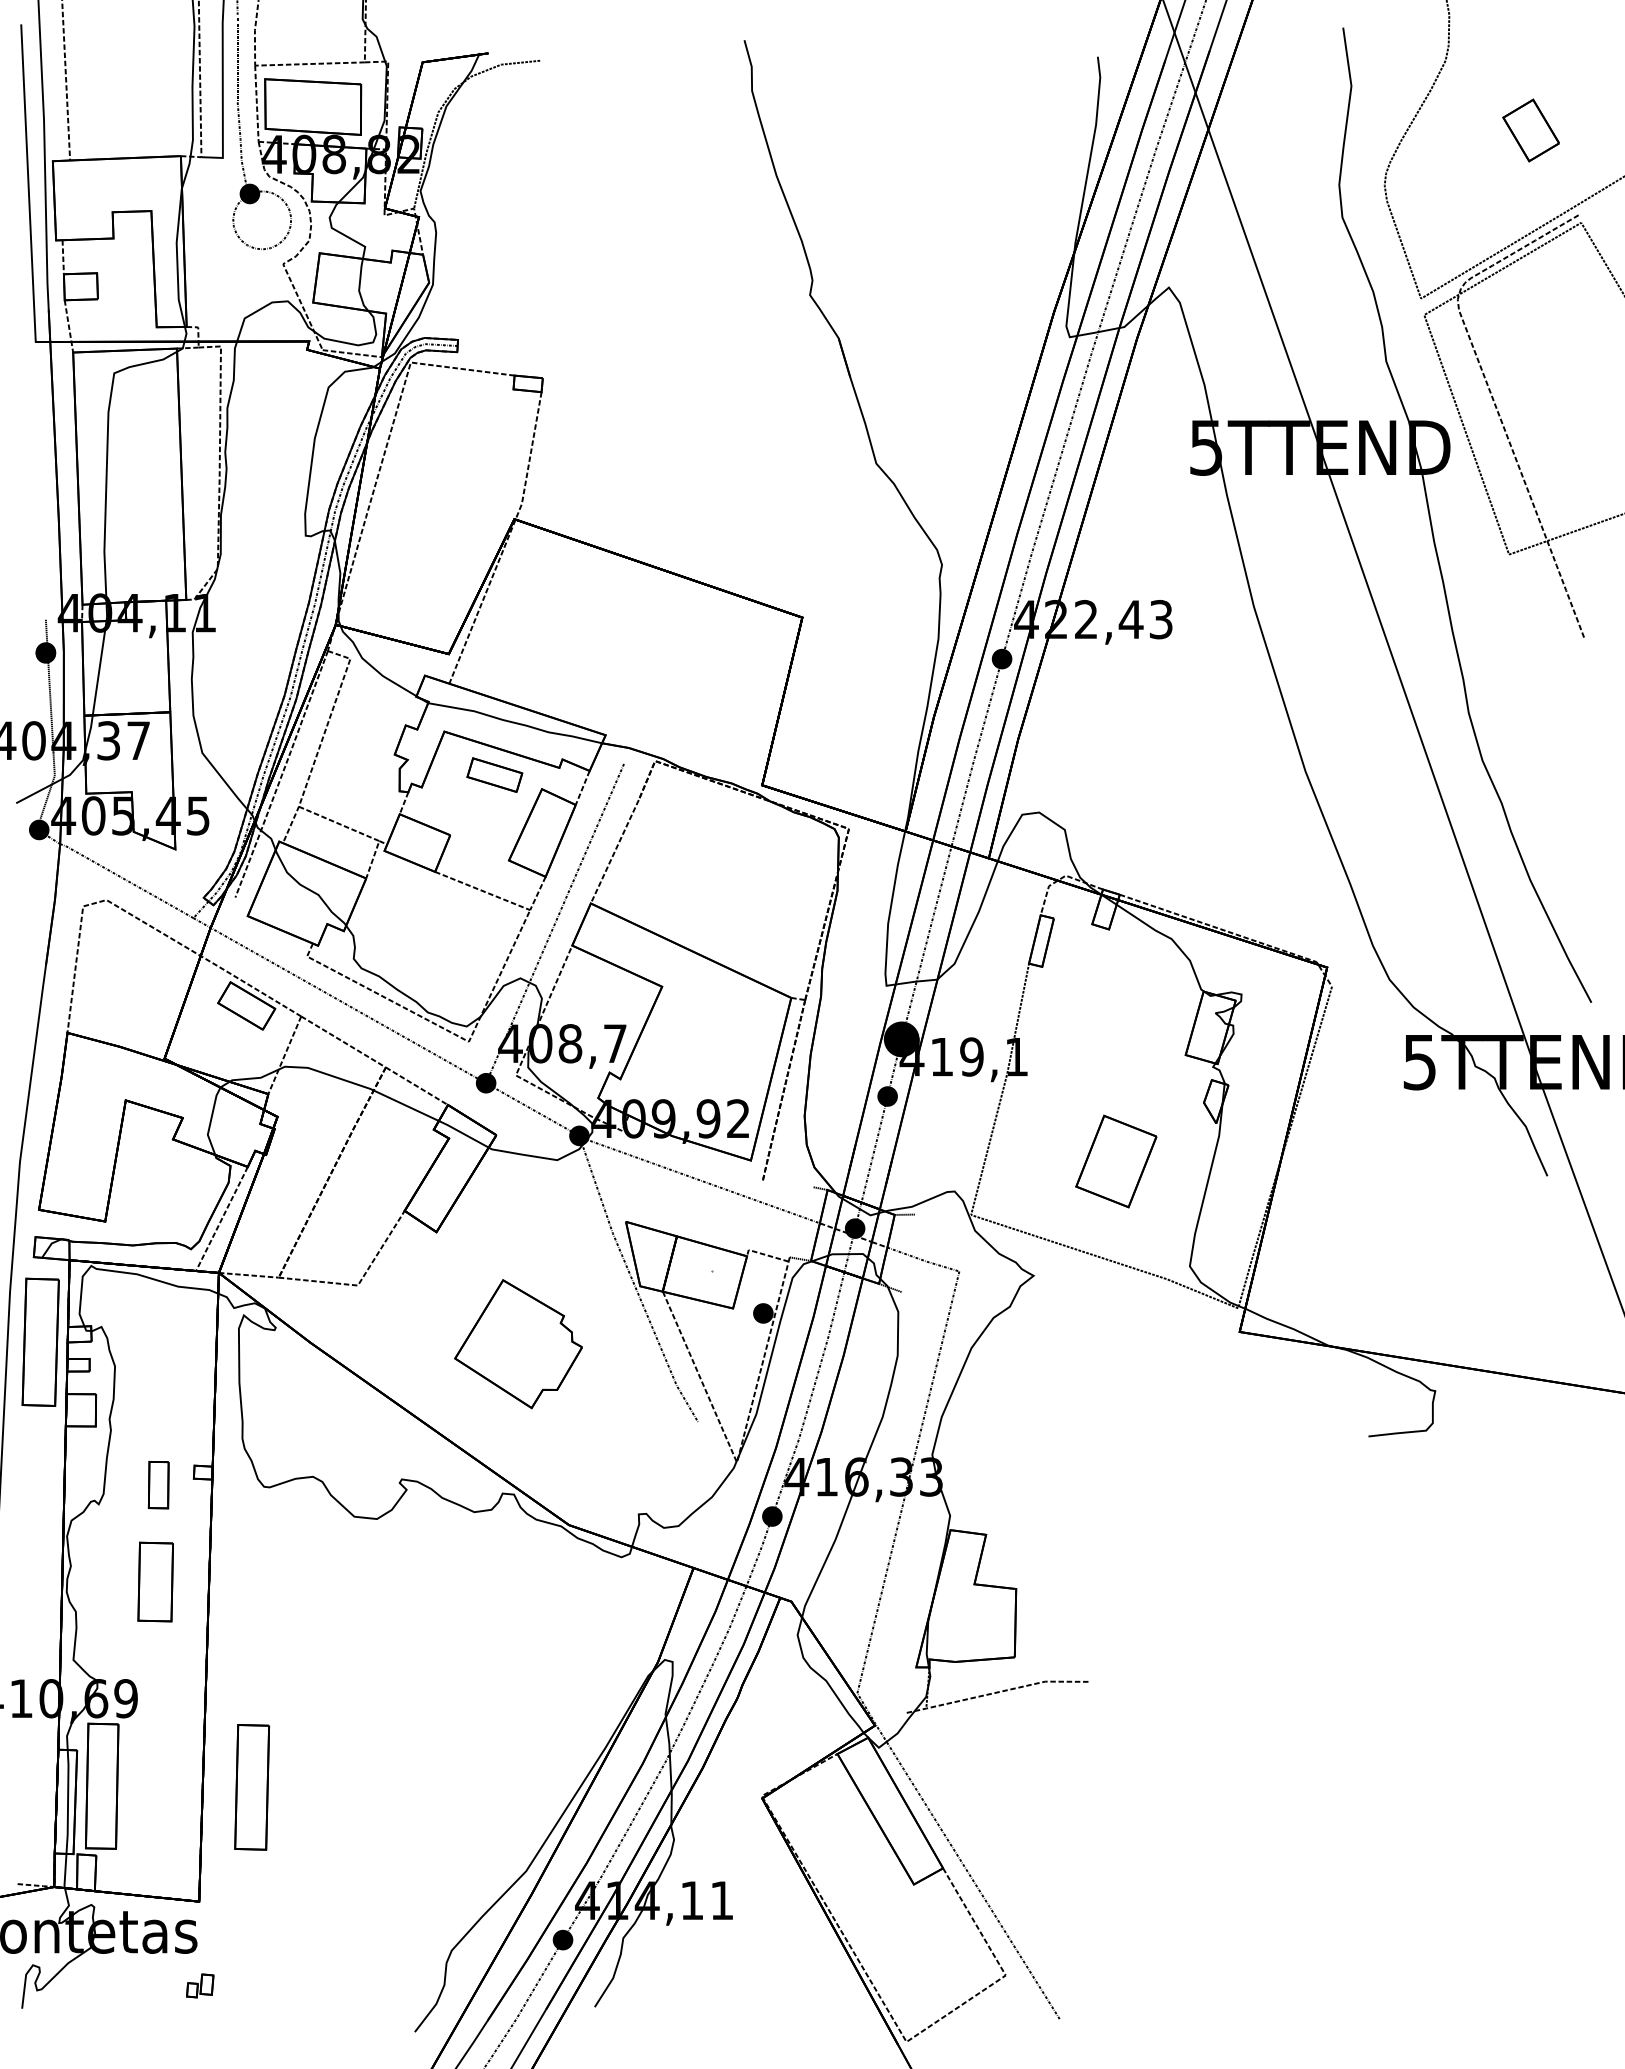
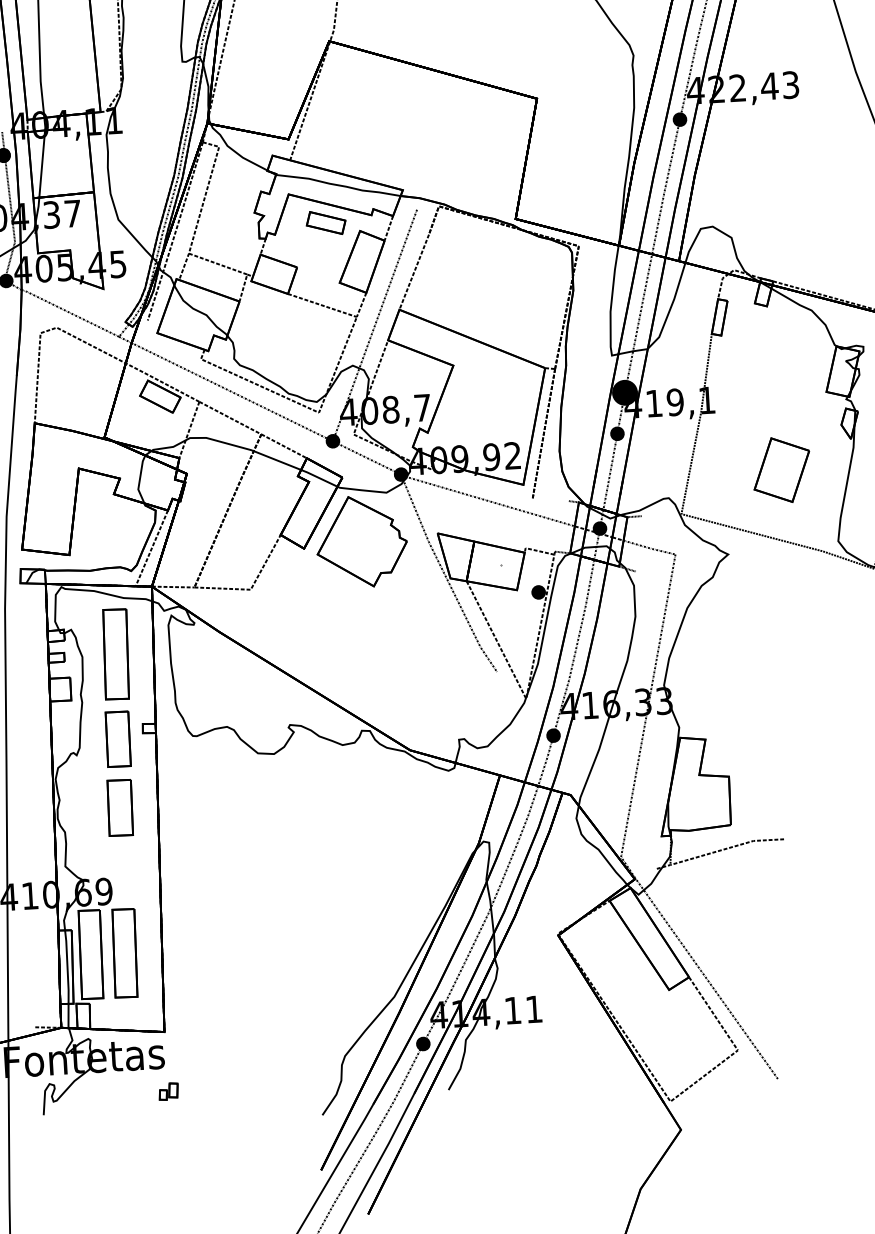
part: (40, 1341) -> (115, 653), moved
part: (518, 1344) -> (361, 541), moved
part: (158, 1484) -> (118, 738), size x1.67
part: (252, 1787) -> (125, 953), moved

